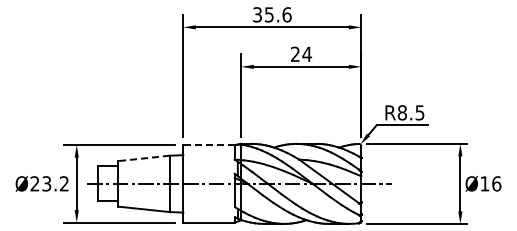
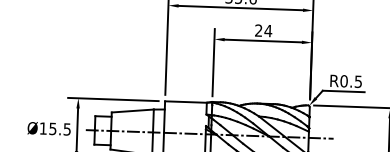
text: (401, 112) -> (343, 80), R8.5 -> R0.5
line: (209, 145) -> (186, 102), dashed -> solid
line: (144, 158) -> (133, 111), dashed -> solid
text: (49, 183) -> (55, 128), Ø23.2 -> Ø15.5

